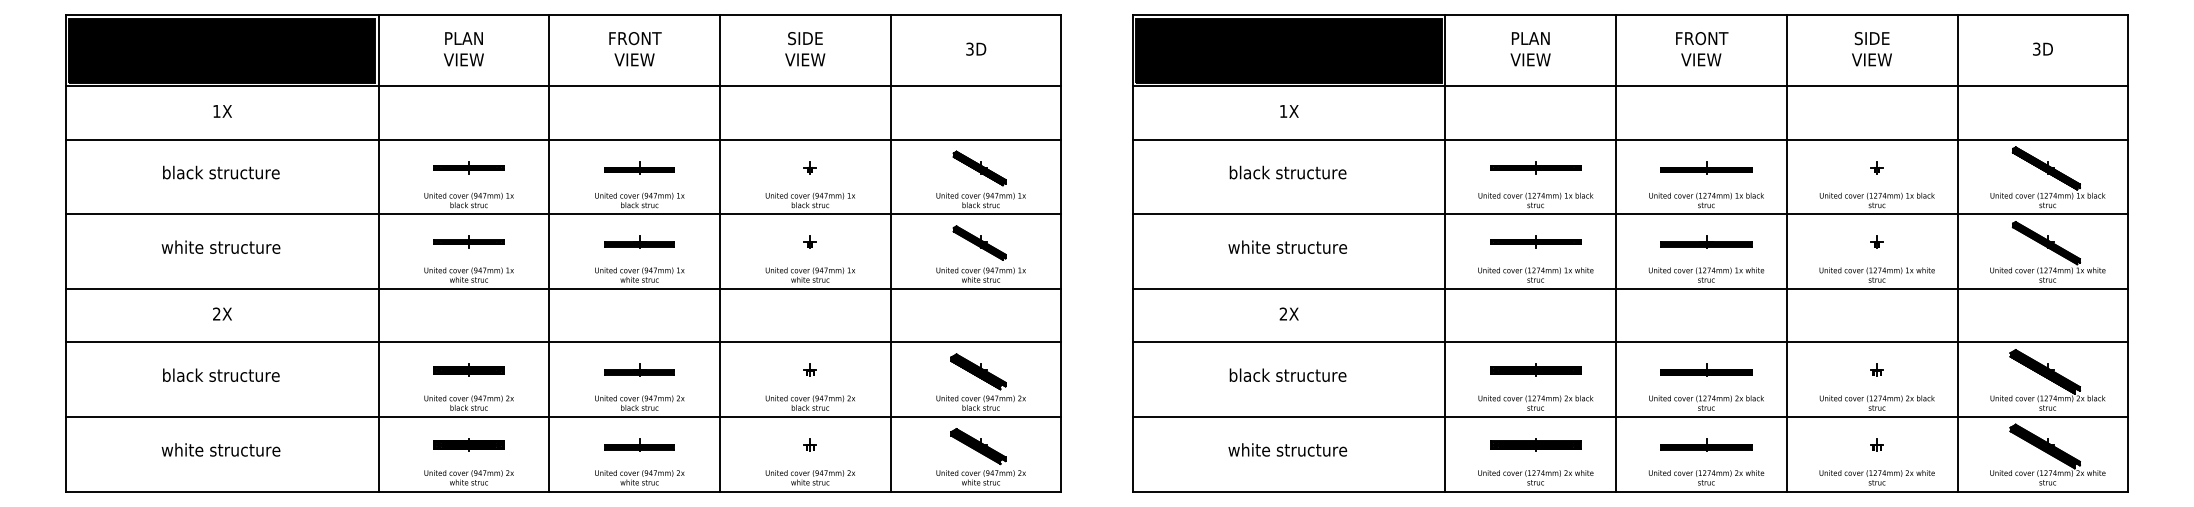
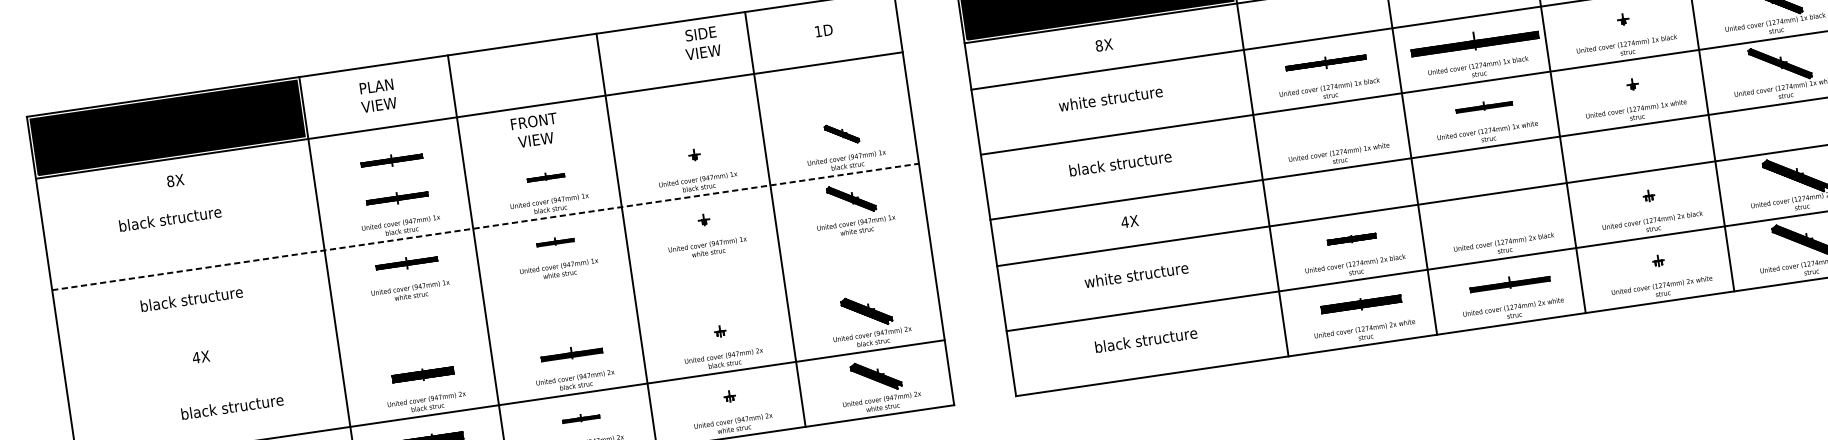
text: (969, 48) -> (817, 31), 3D -> 1D
text: (635, 49) -> (535, 130), moved
text: (805, 49) -> (702, 43), moved
text: (216, 110) -> (170, 180), 1X -> 8X
text: (1283, 110) -> (1099, 45), 1X -> 8X
part: (468, 123) -> (391, 159), added
line: (563, 139) -> (475, 161), removed
part: (639, 167) -> (545, 176), size x0.6
part: (1706, 167) -> (1474, 40), size x1.6
part: (979, 168) -> (841, 134), size x0.7
text: (221, 172) -> (170, 218), moved
text: (1287, 172) -> (1110, 98), black structure -> white structure
line: (563, 214) -> (485, 227), solid -> dashed
part: (639, 241) -> (555, 240), size x0.6
part: (1535, 241) -> (1335, 127), removed
part: (1706, 241) -> (1484, 105), size x0.7
text: (220, 246) -> (190, 298), white structure -> black structure
text: (1287, 246) -> (1119, 162), white structure -> black structure
line: (563, 289) -> (495, 292), removed
text: (216, 313) -> (195, 357), 2X -> 4X
text: (1283, 313) -> (1124, 221), 2X -> 4X
line: (563, 342) -> (501, 338), removed
part: (1535, 369) -> (1351, 238), size x0.6
part: (1706, 369) -> (1500, 216), removed
text: (221, 374) -> (232, 406), moved
text: (1287, 374) -> (1136, 274), black structure -> white structure
part: (639, 444) -> (580, 417), size x0.6
text: (1287, 449) -> (1145, 339), white structure -> black structure

